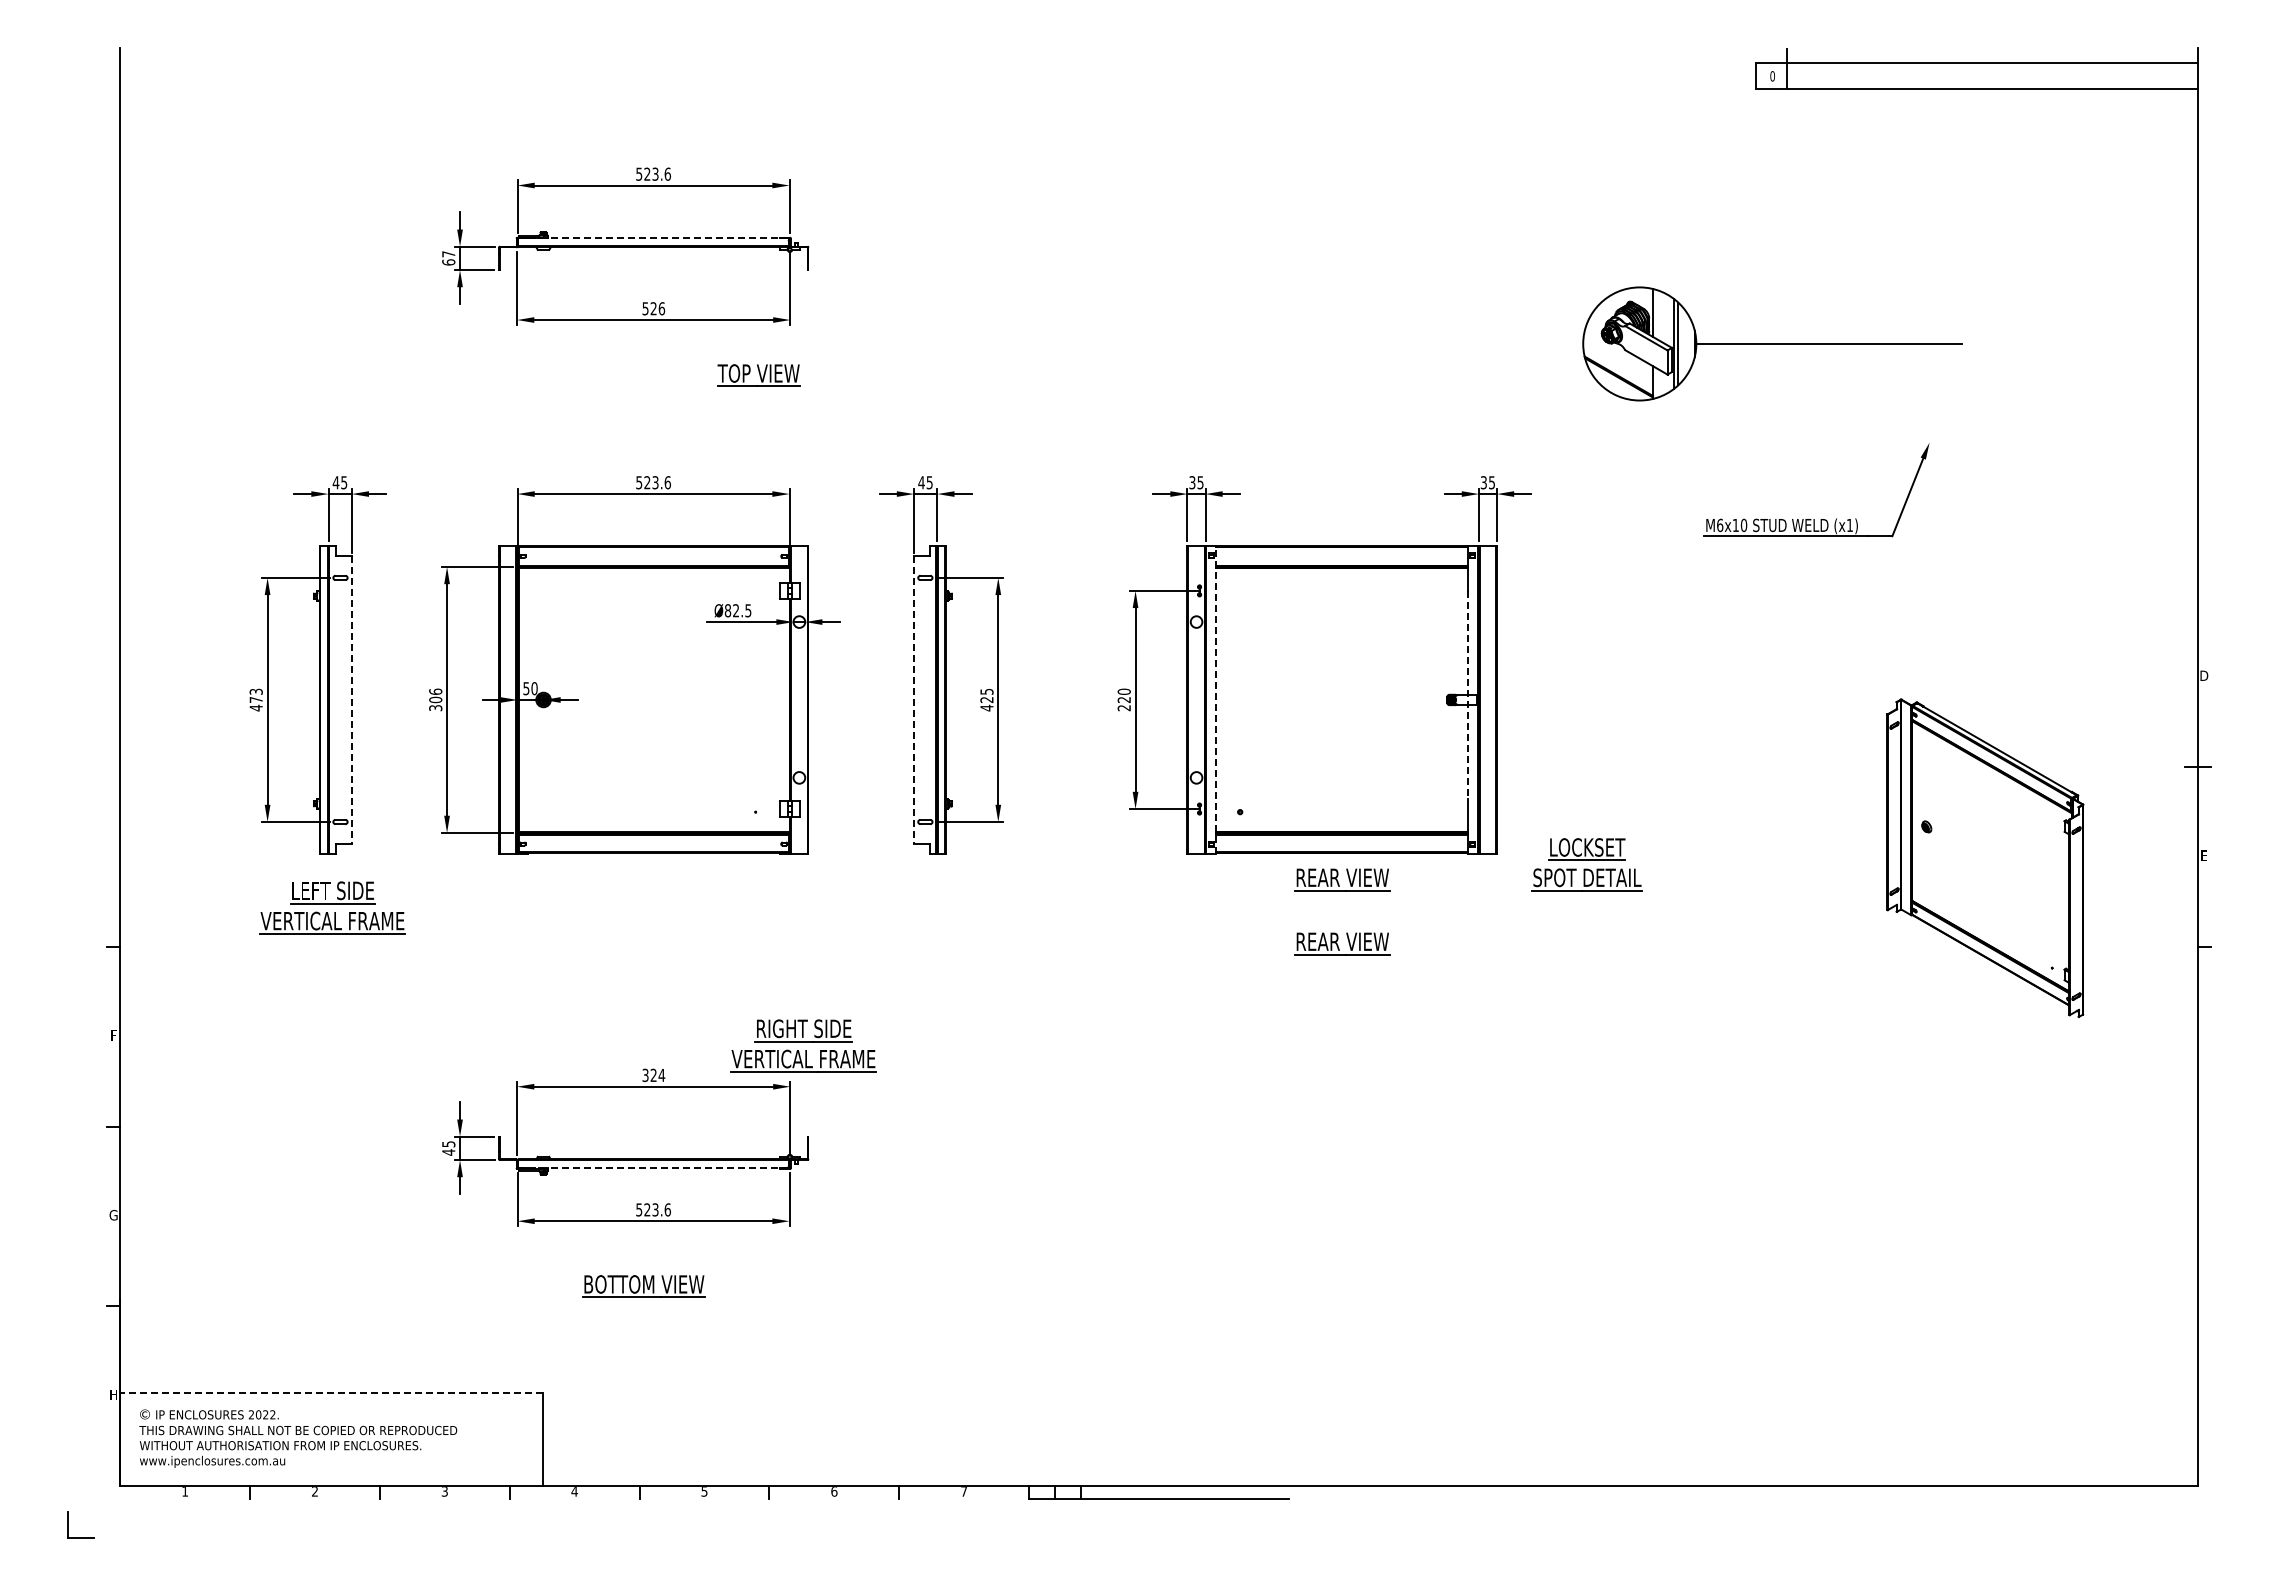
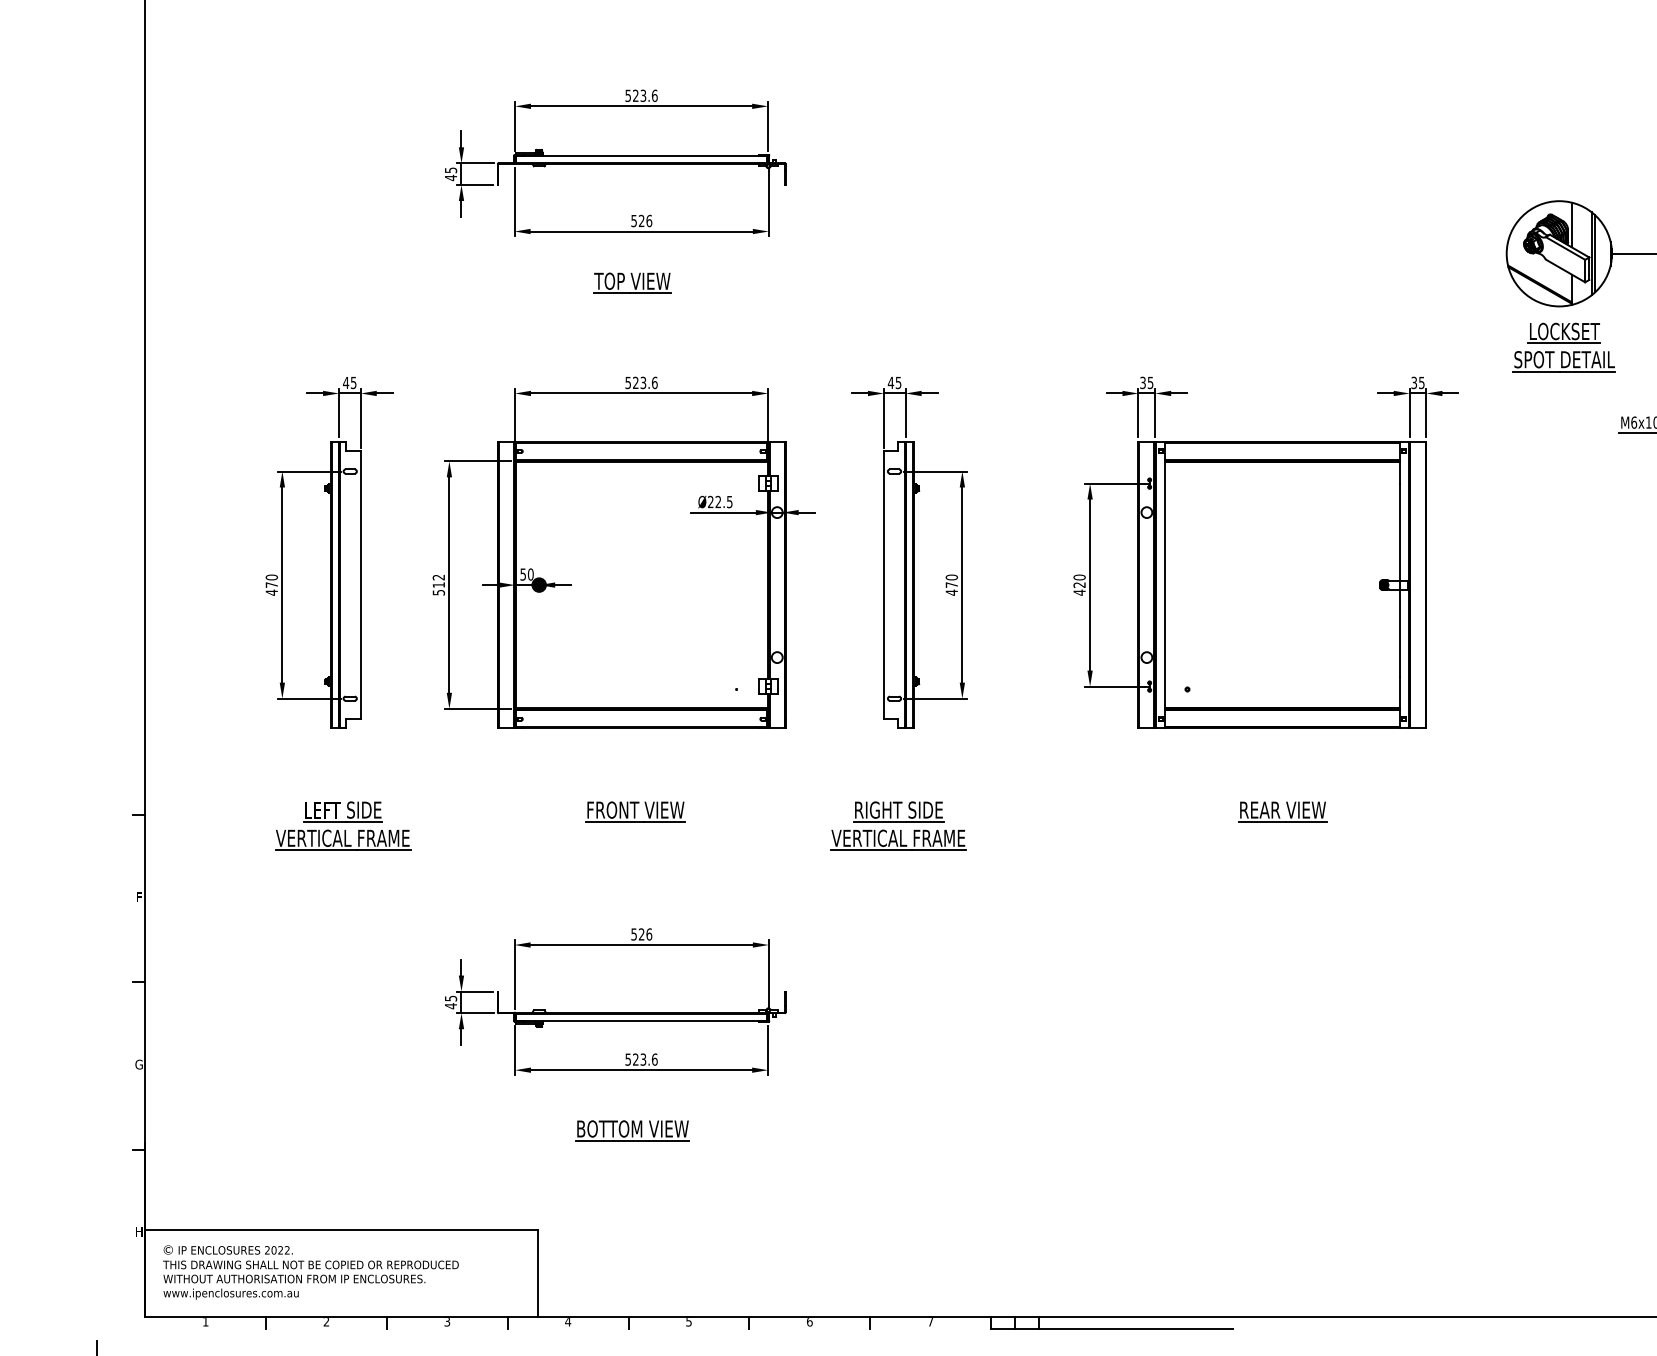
line: (654, 238) -> (642, 155), dashed -> solid
text: (448, 258) -> (450, 174), 67 -> 45
part: (758, 375) -> (632, 283), moved
text: (727, 610) -> (710, 501), Ø82.5 -> Ø22.5
text: (255, 691) -> (271, 577), 473 -> 470
text: (986, 695) -> (951, 580), 425 -> 470
line: (1468, 695) -> (1399, 580), dashed -> solid
line: (351, 699) -> (360, 584), dashed -> solid
text: (435, 699) -> (438, 584), 306 -> 512
line: (914, 699) -> (884, 584), dashed -> solid
line: (1216, 699) -> (1165, 584), dashed -> solid
text: (1123, 707) -> (1078, 592), 220 -> 420
part: (1586, 864) -> (1563, 347), moved
part: (1342, 879) -> (1282, 752), removed
part: (332, 907) -> (342, 825), moved
part: (646, 943) -> (635, 811), added
part: (803, 1045) -> (898, 825), moved
text: (653, 1075) -> (641, 934), 324 -> 526
line: (654, 1168) -> (642, 1021), dashed -> solid
line: (330, 1392) -> (340, 1229), dashed -> solid

